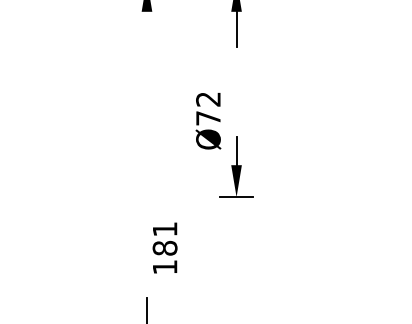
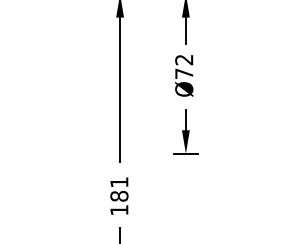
line: (147, 109) -> (120, 89), added
text: (208, 120) -> (184, 75), moved
text: (165, 247) -> (119, 195), moved

